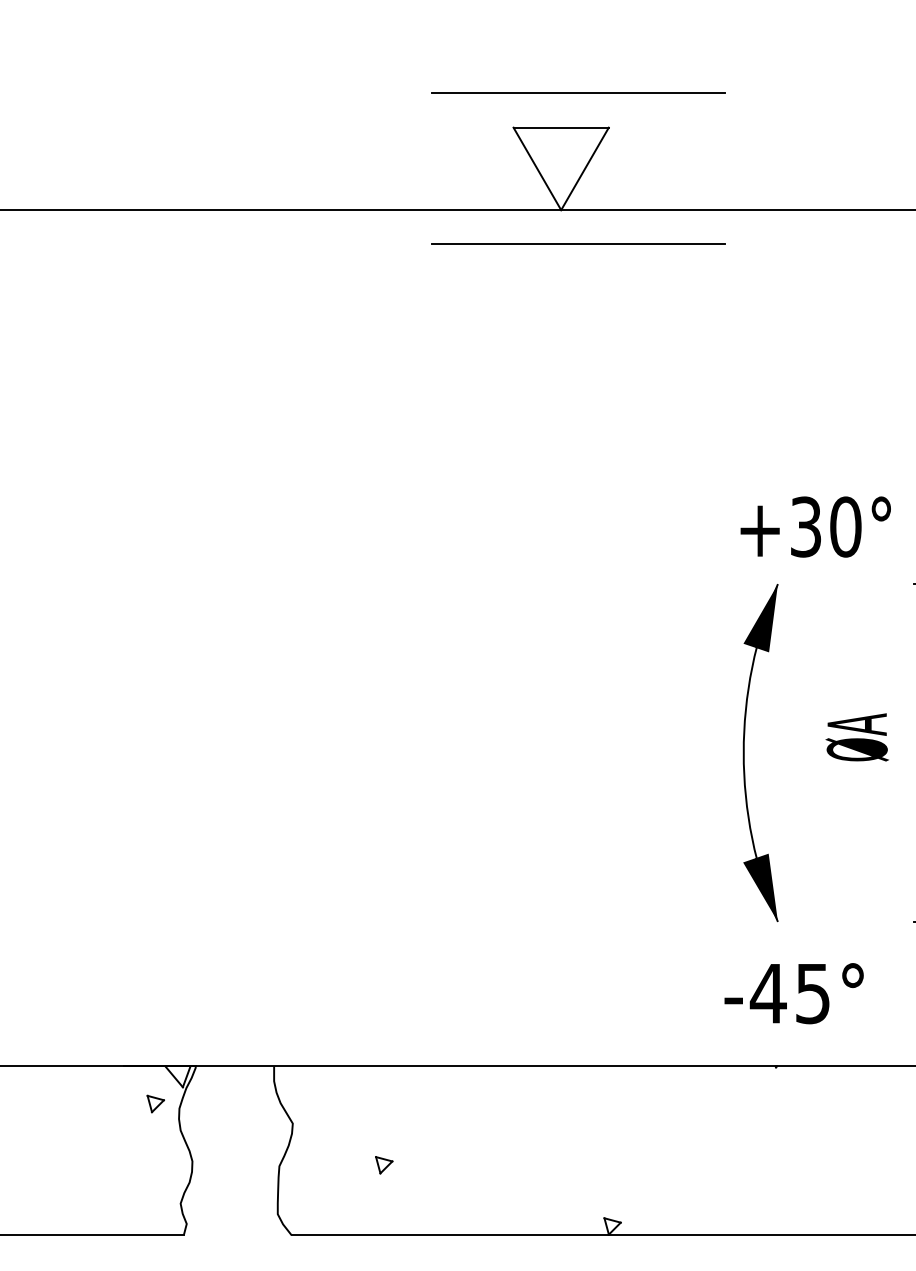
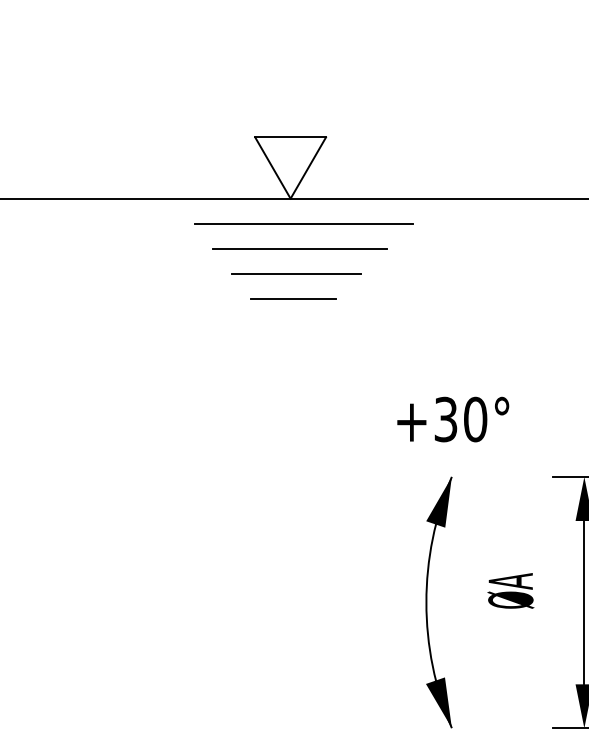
line: (578, 92) -> (303, 111), removed
line: (573, 277) -> (299, 248), added
line: (569, 311) -> (296, 274), added
line: (564, 345) -> (293, 299), added
text: (815, 526) -> (453, 419), moved

